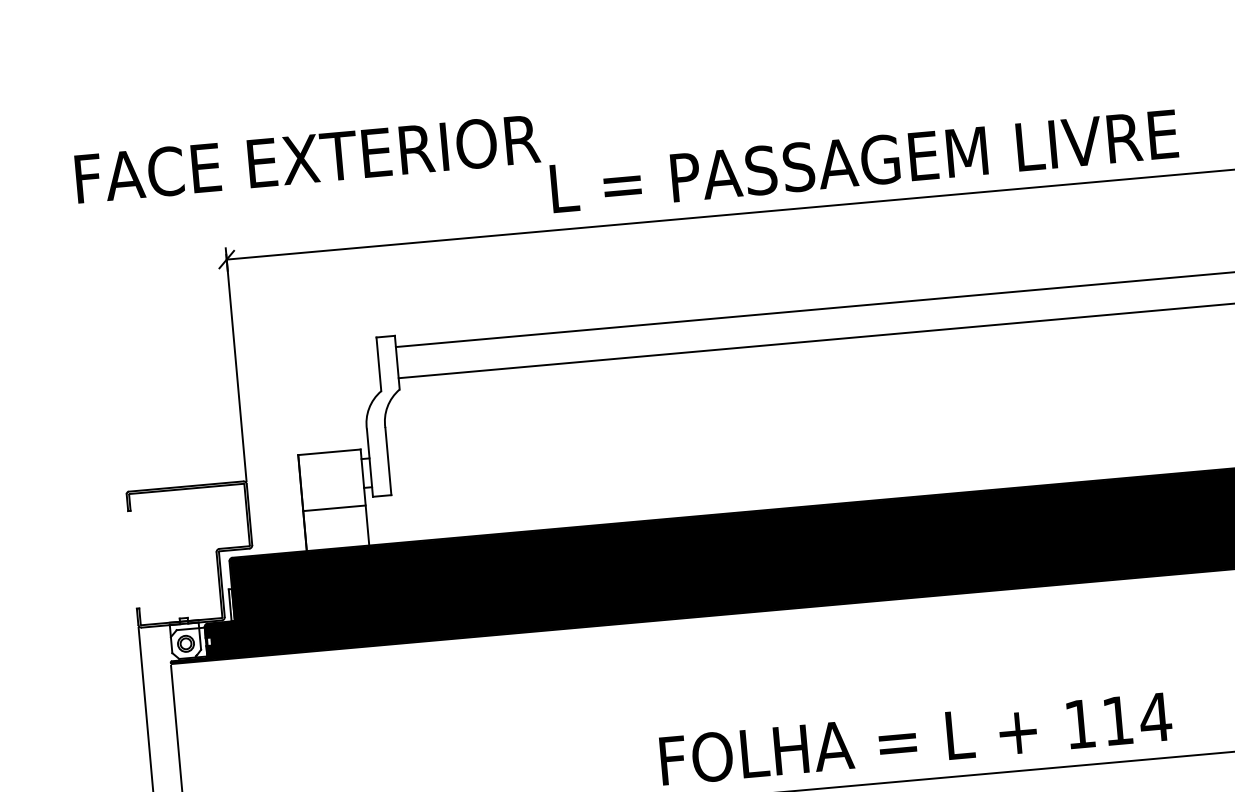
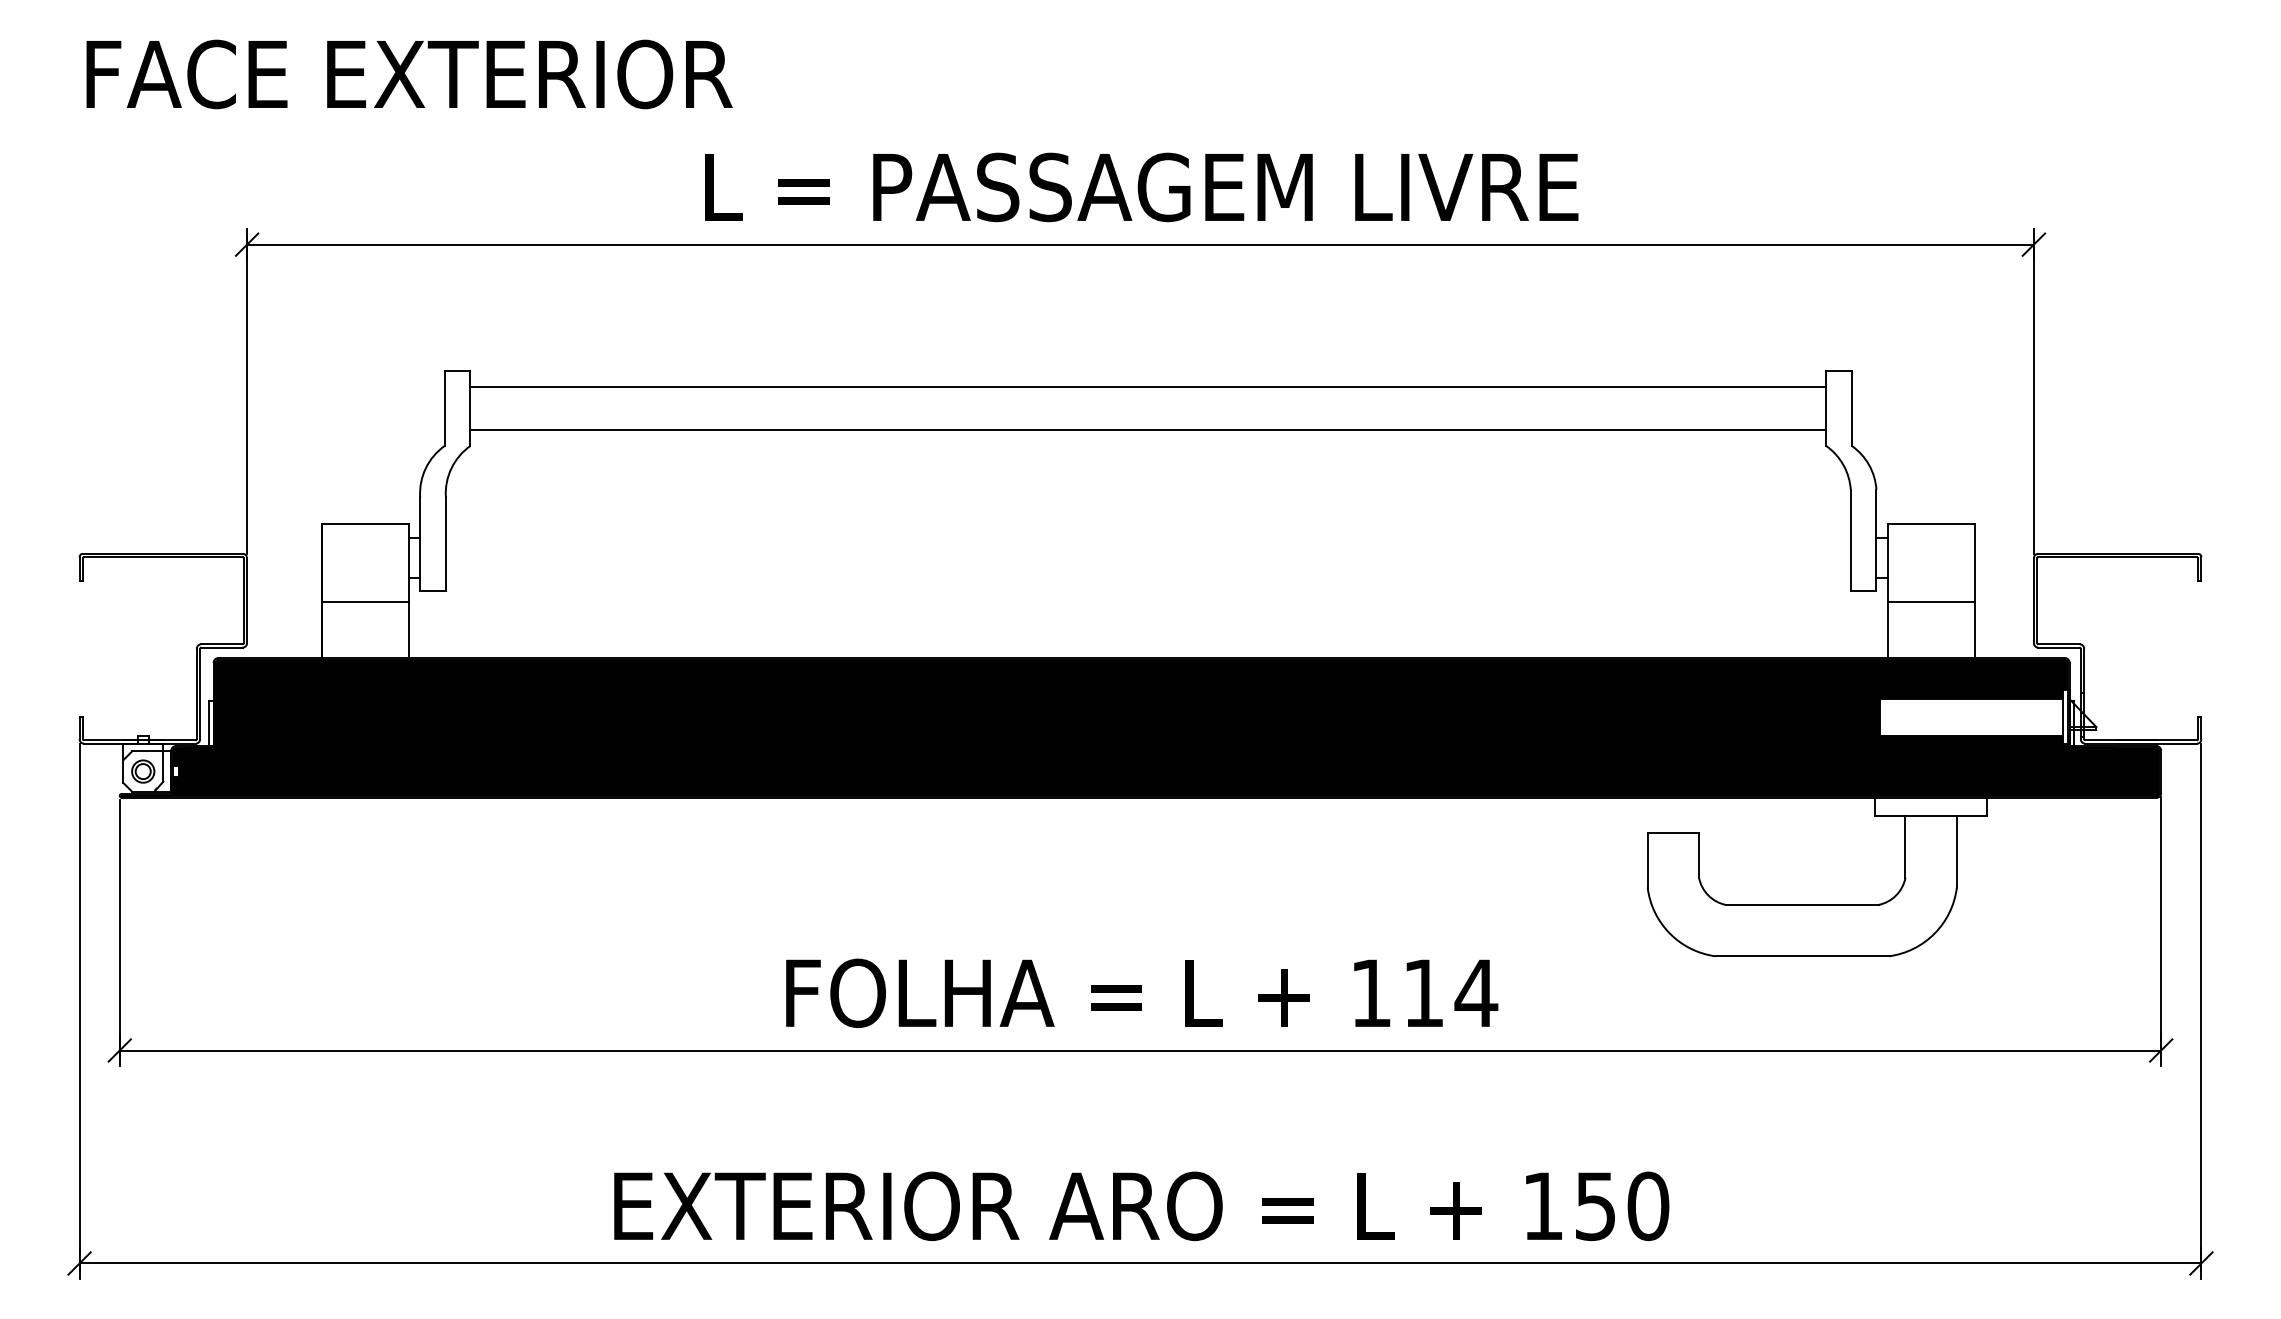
text: (307, 159) -> (409, 74), moved

